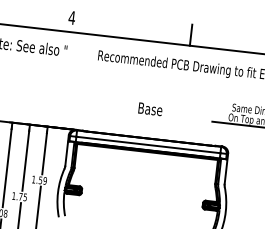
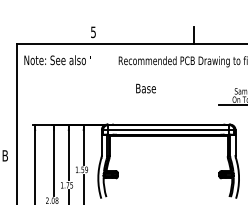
text: (72, 18) -> (93, 32), 4 -> 5
text: (149, 109) -> (145, 88), moved

